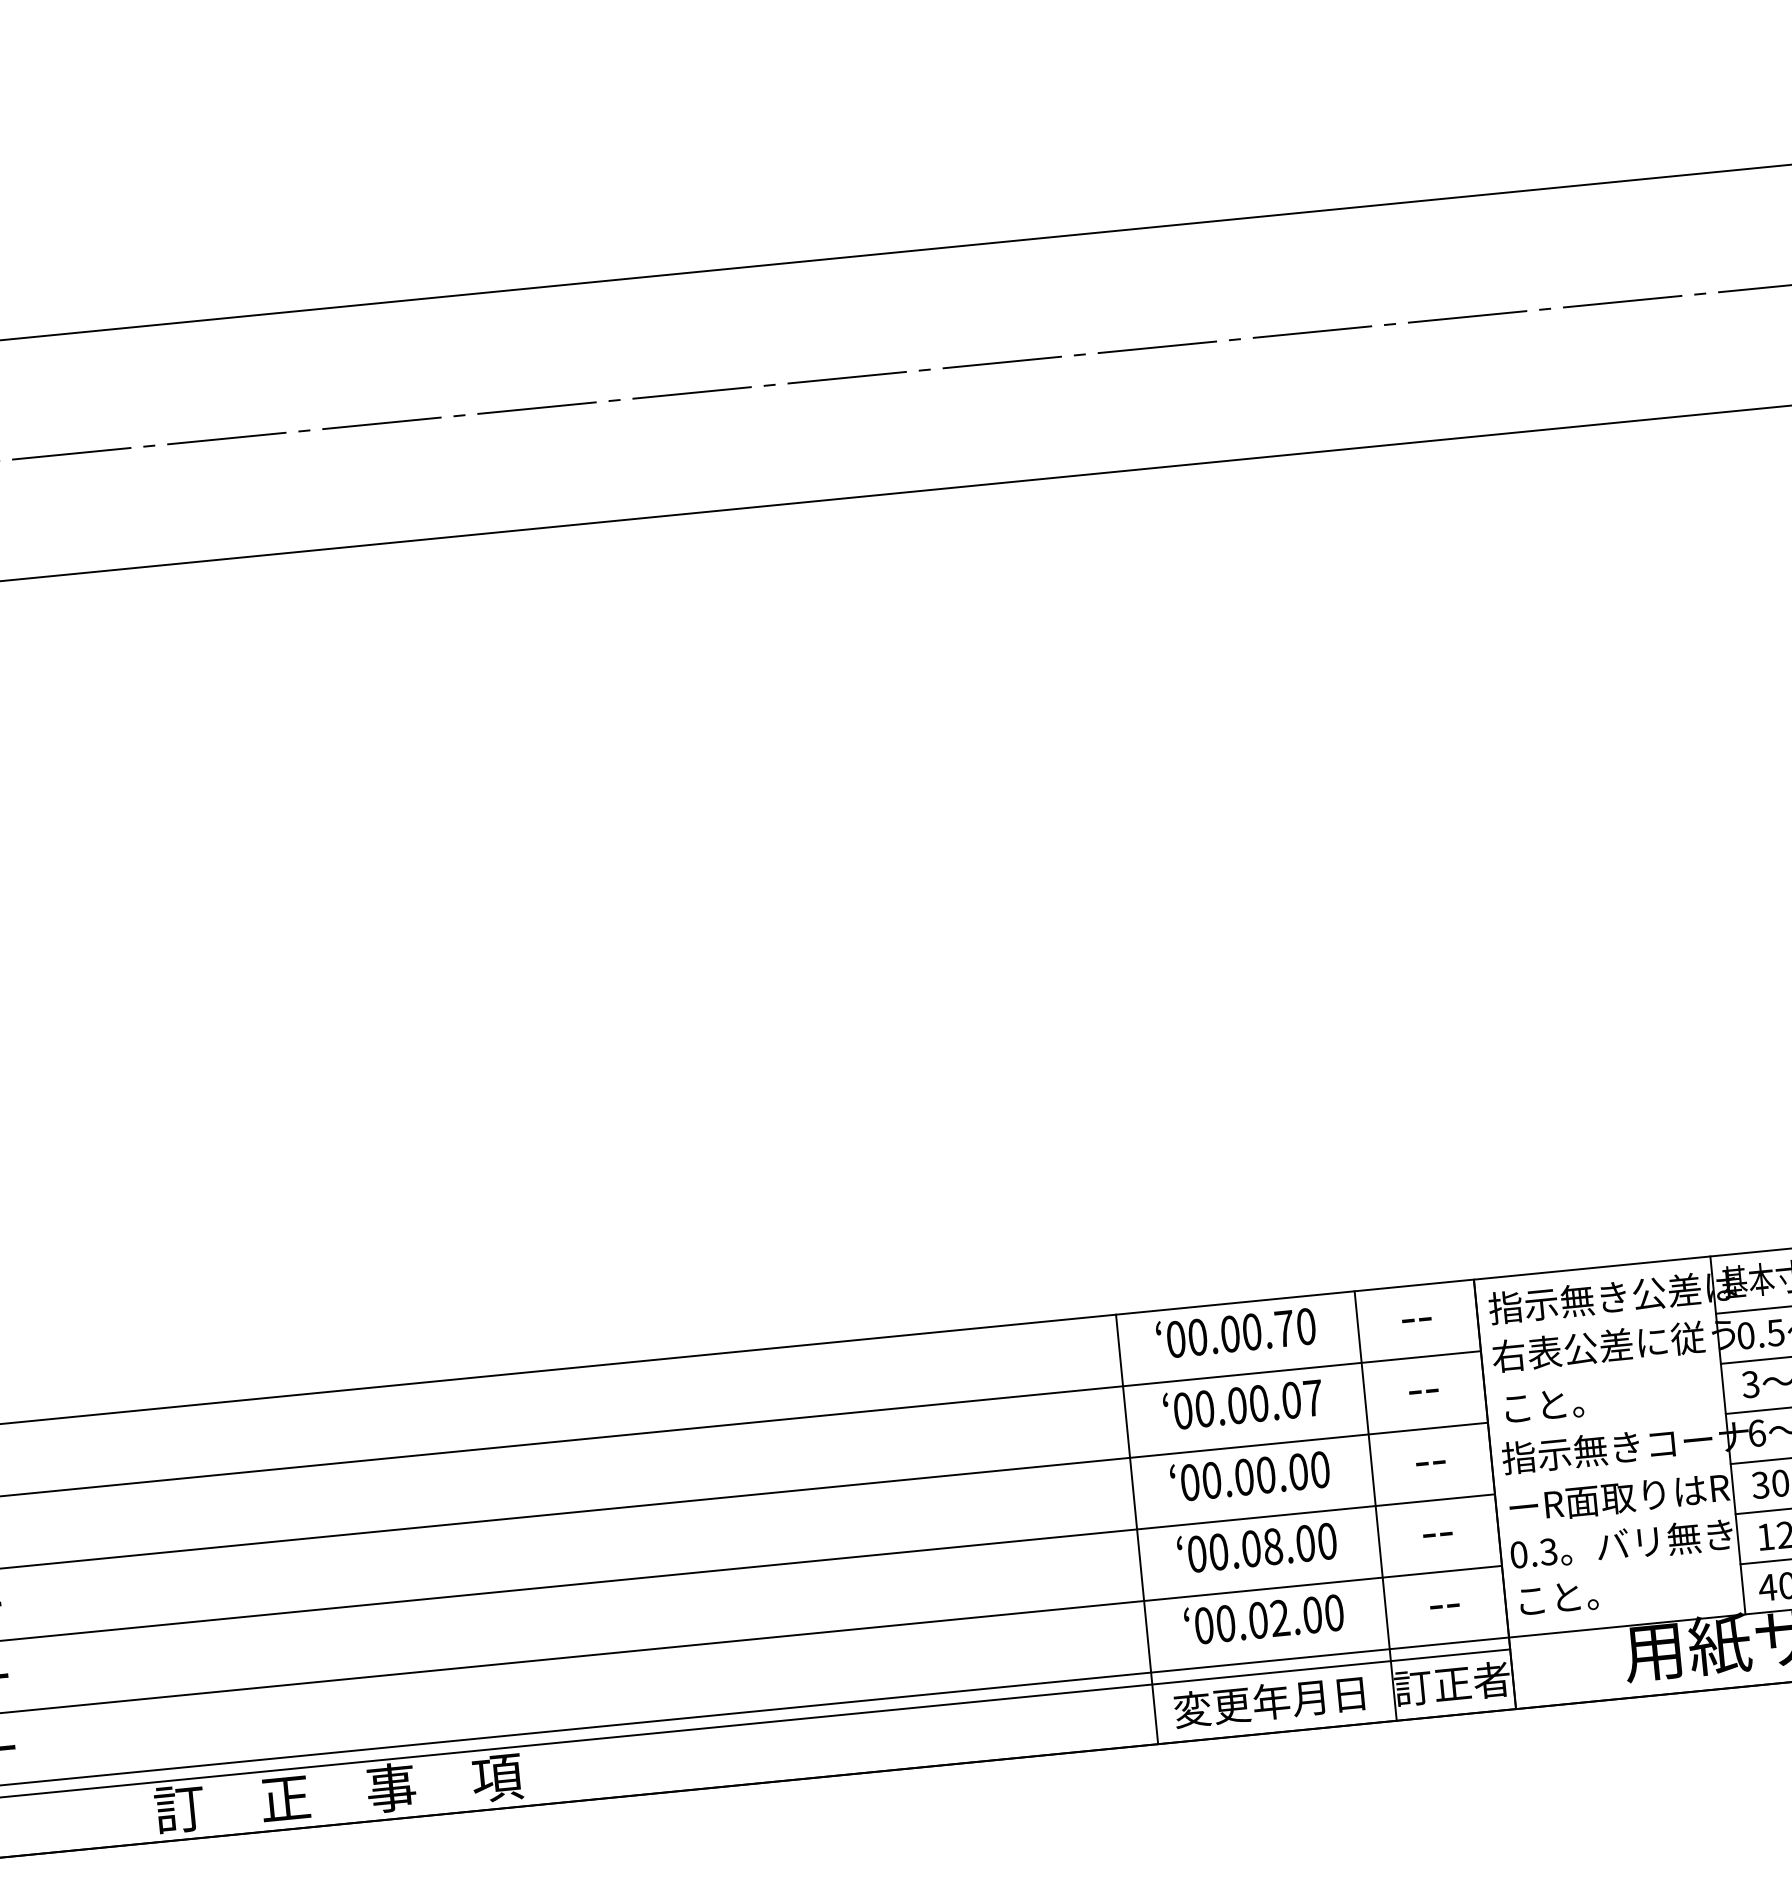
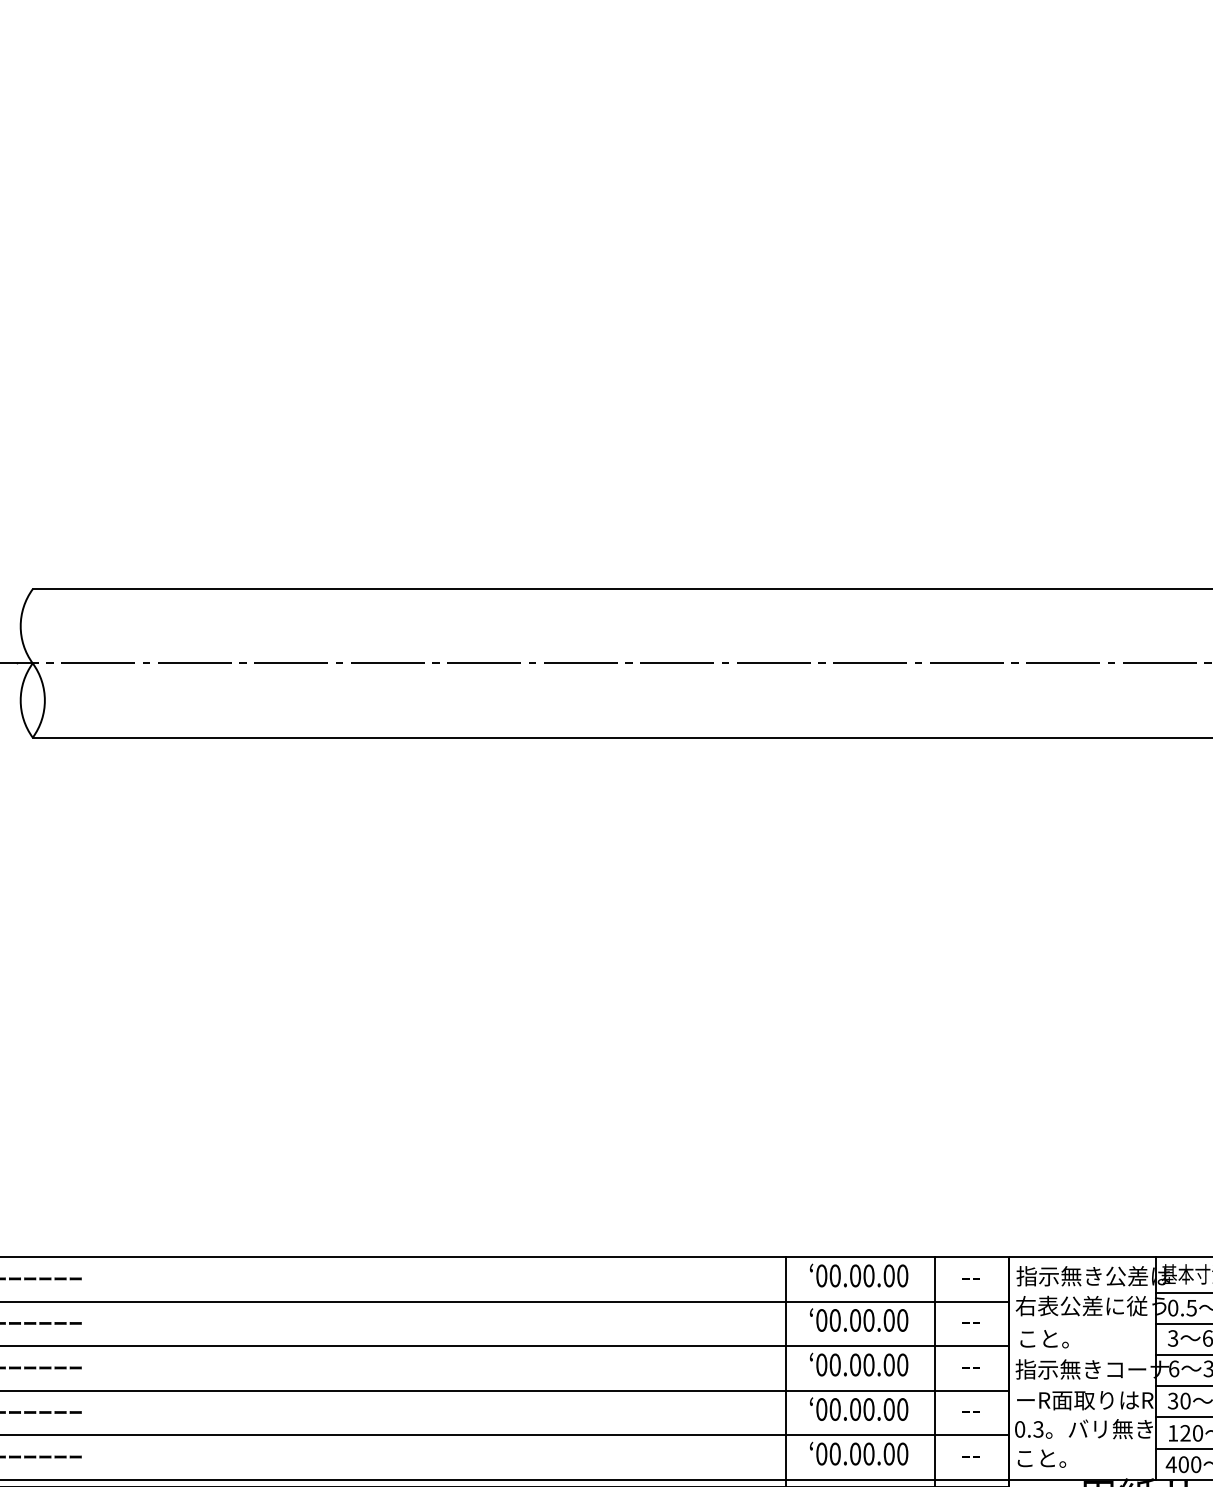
text: (1283, 1328) -> (888, 1275), 00.00.70 -> 00.00.00
text: (1312, 1398) -> (902, 1320), 00.00.07 -> 00.00.00
text: (1272, 1546) -> (868, 1409), 00.08.00 -> 00.00.00
text: (1279, 1617) -> (868, 1453), 00.02.00 -> 00.00.00

